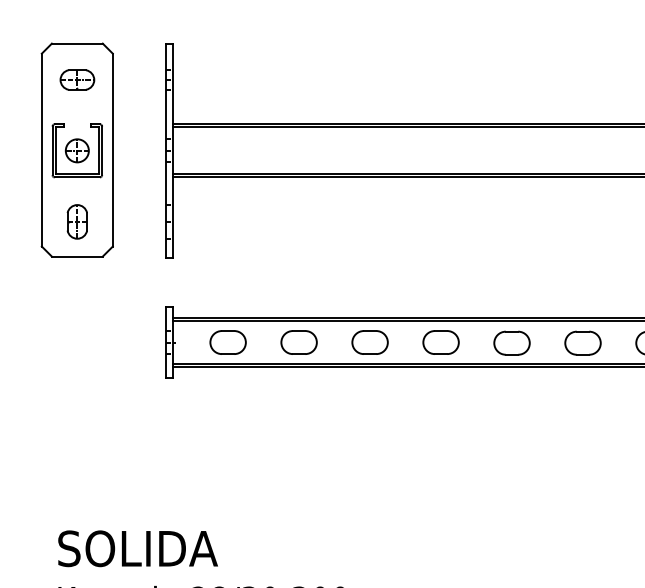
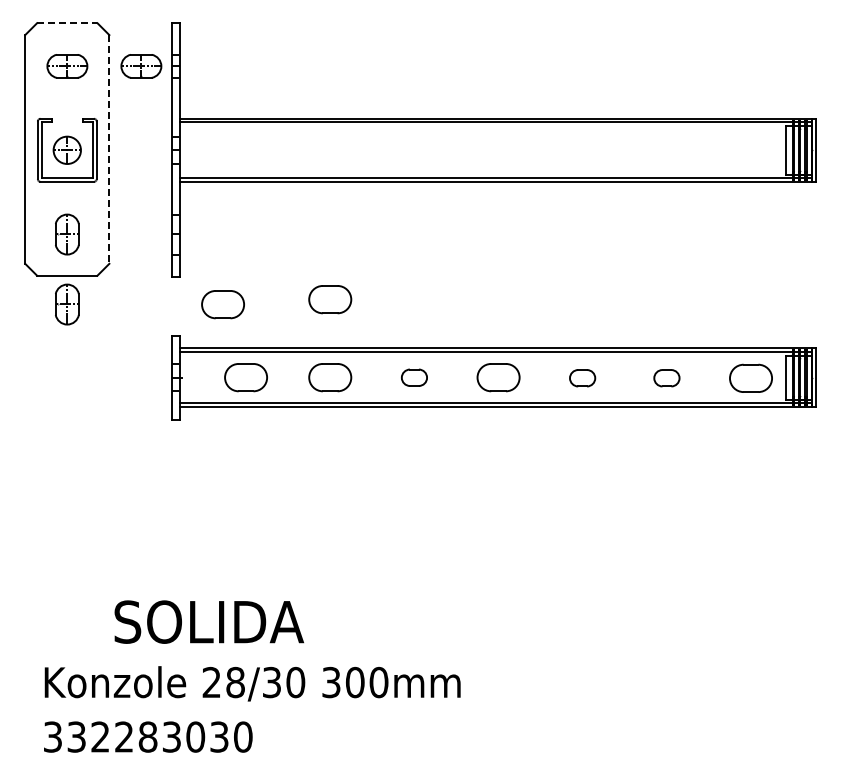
line: (77, 43) -> (67, 23), solid -> dashed
part: (139, 80) -> (141, 66), added
line: (112, 150) -> (109, 149), solid -> dashed
part: (299, 276) -> (330, 299), added
part: (77, 280) -> (67, 304), added
part: (208, 280) -> (222, 304), added
part: (370, 342) -> (414, 377), size x0.6
part: (511, 342) -> (582, 377), size x0.6
part: (582, 342) -> (666, 377), size x0.6
text: (137, 548) -> (208, 621), moved

